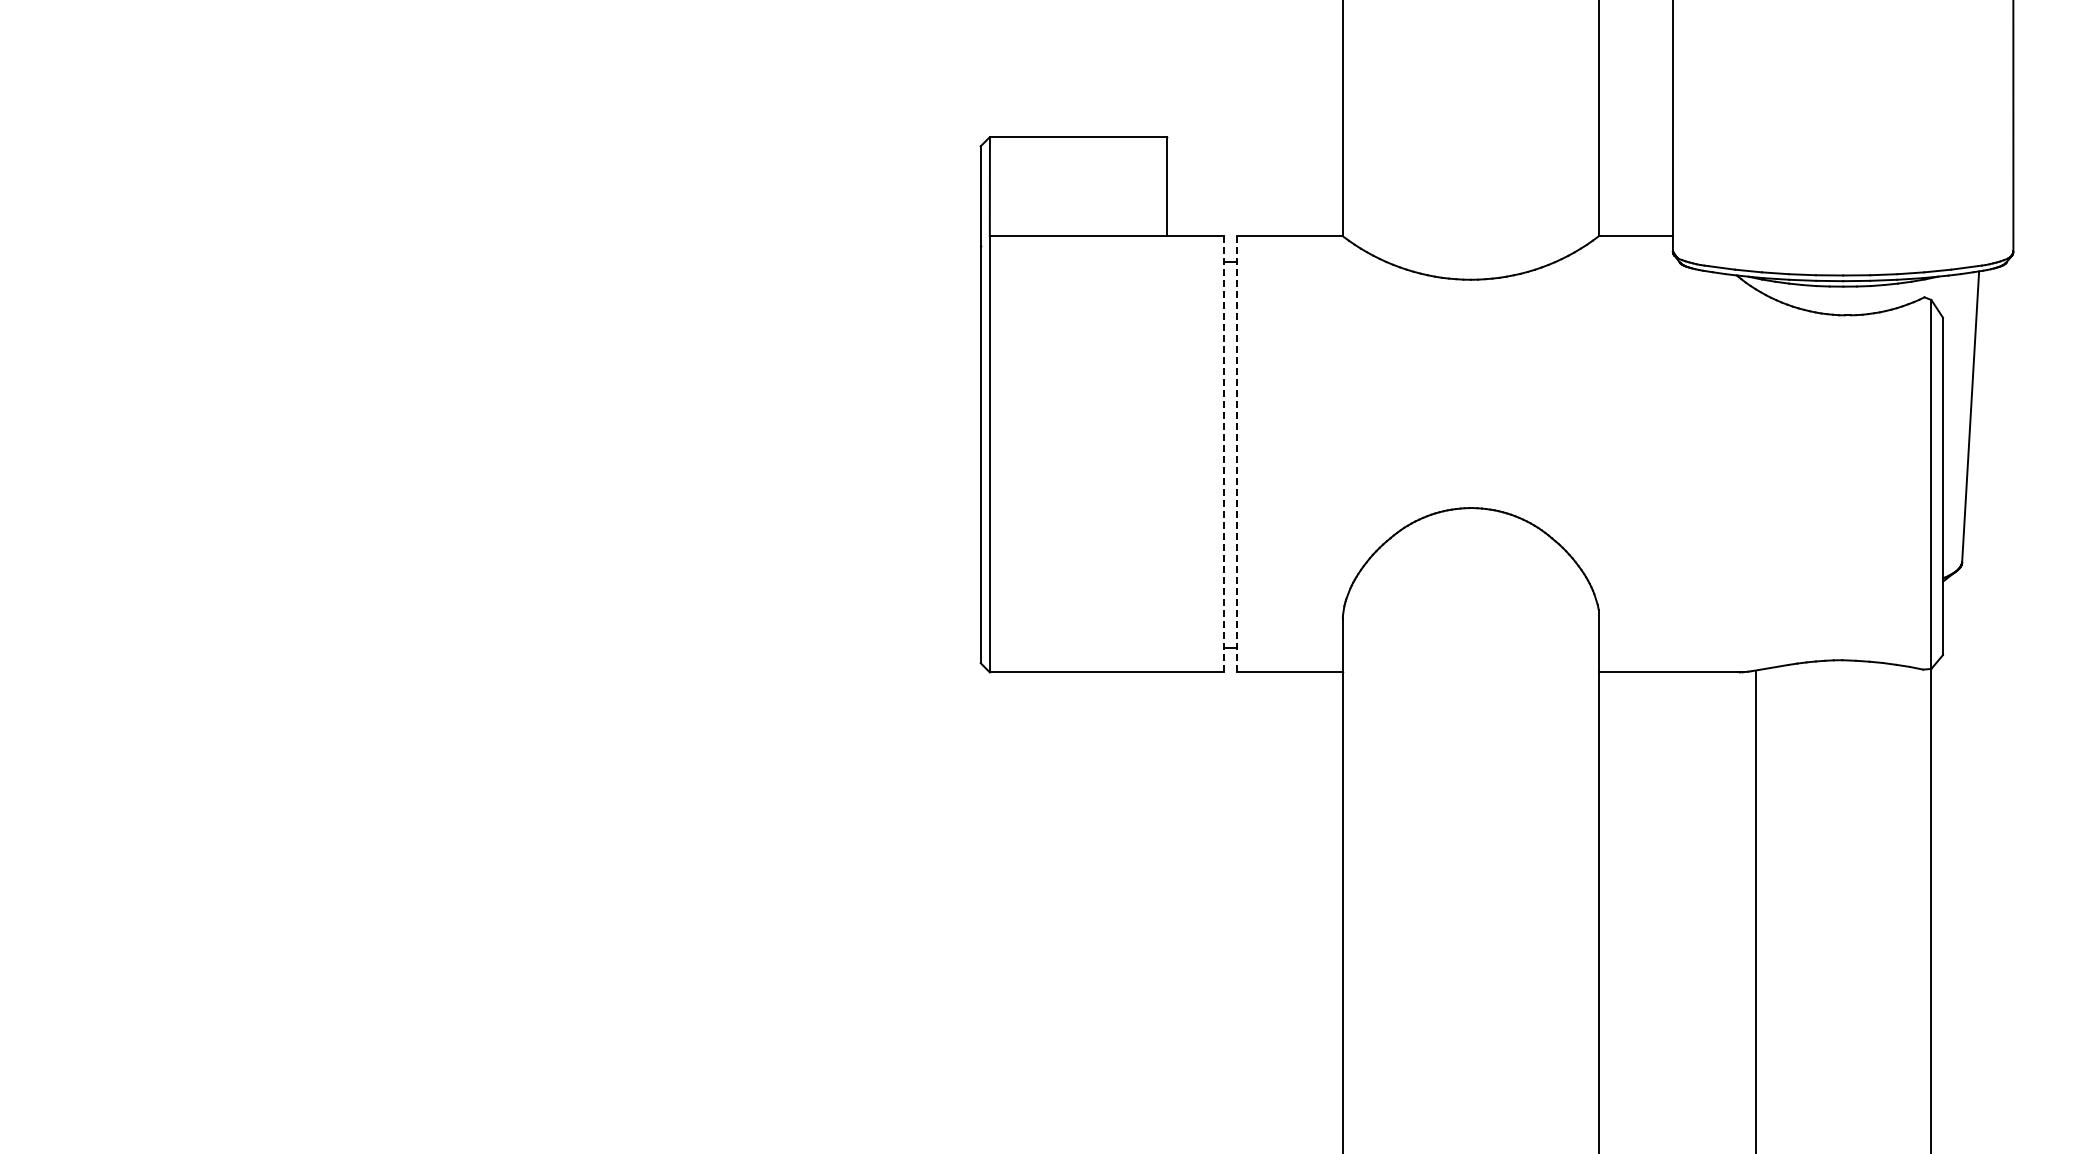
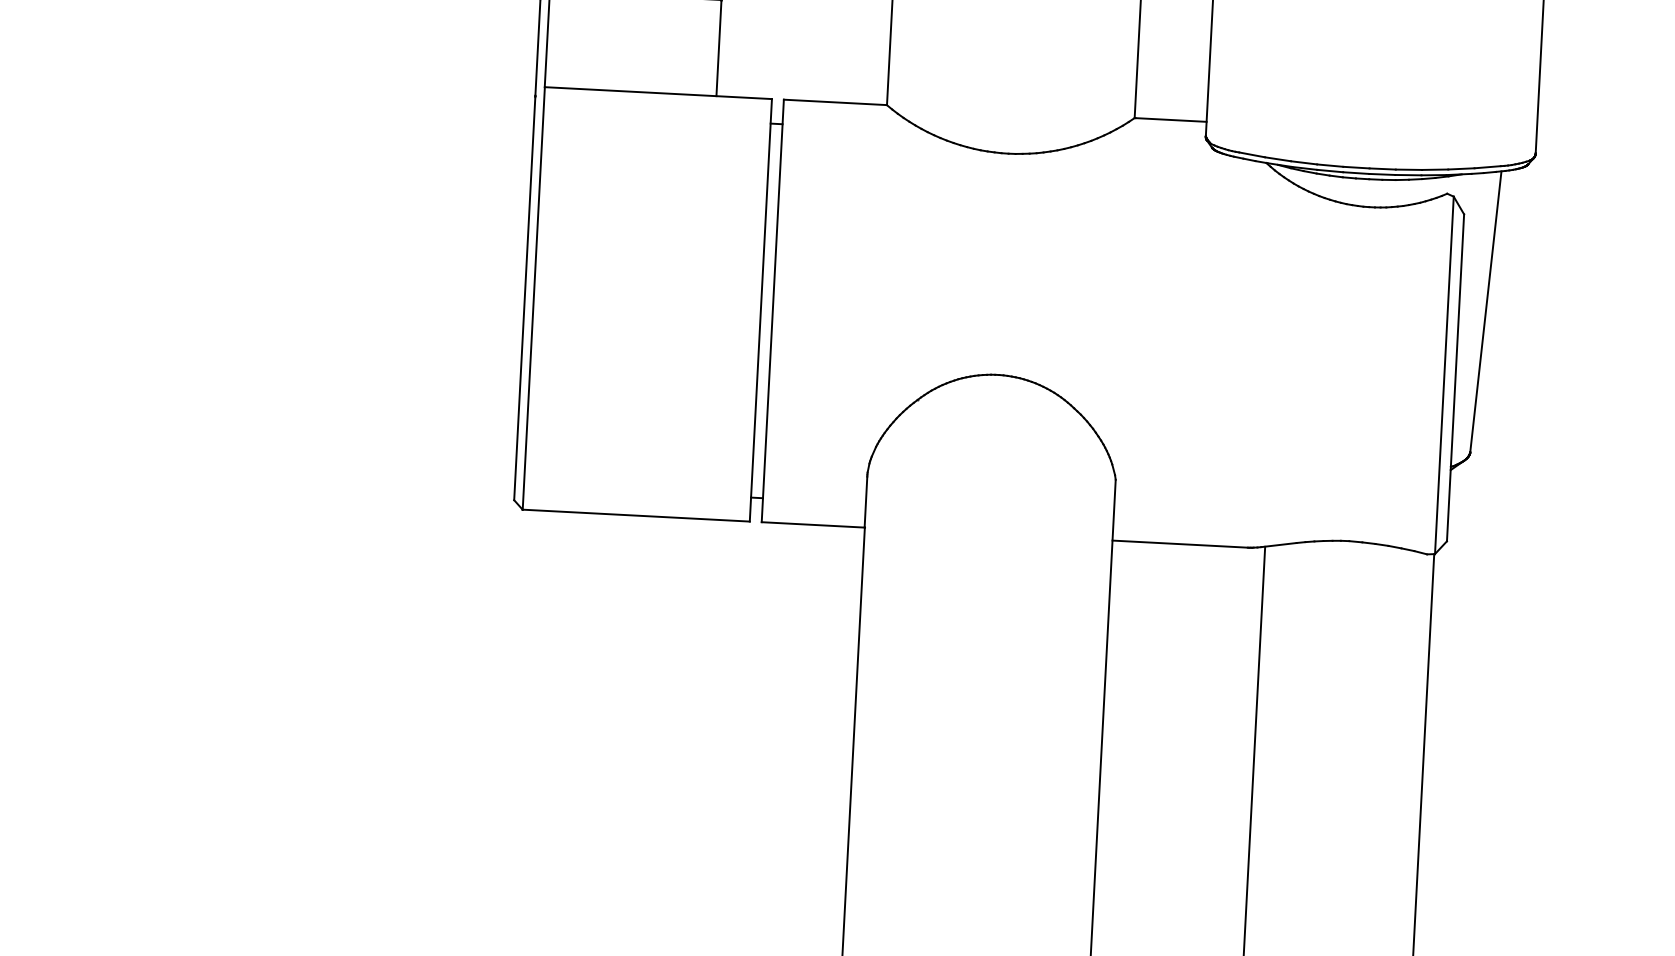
line: (1224, 453) -> (761, 309), dashed -> solid
line: (1236, 453) -> (772, 310), dashed -> solid

